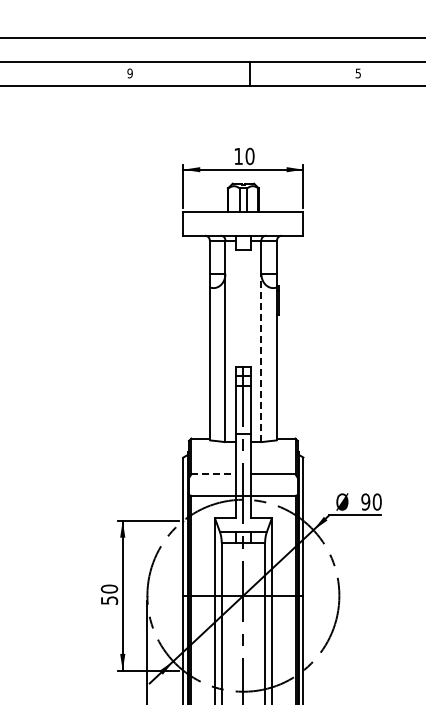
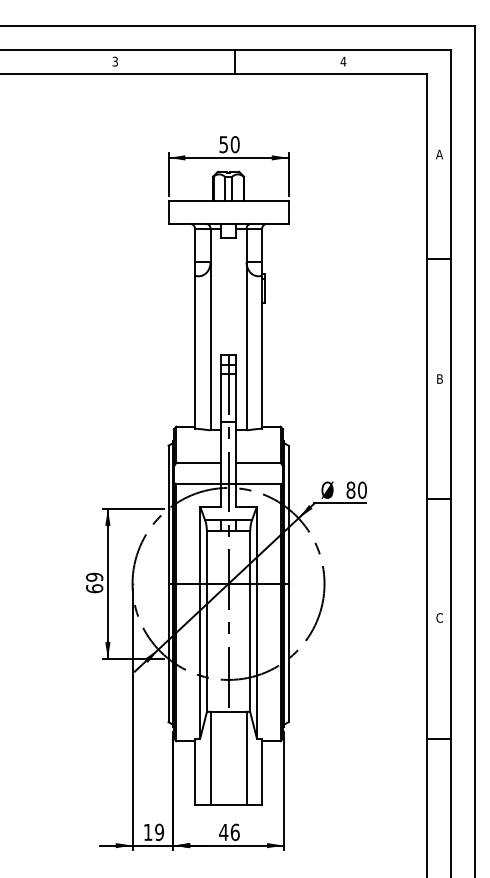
text: (129, 73) -> (114, 61), 9 -> 3
text: (358, 73) -> (343, 61), 5 -> 4
text: (238, 156) -> (223, 144), 10 -> 50
line: (261, 358) -> (246, 346), dashed -> solid
line: (214, 474) -> (199, 462), dashed -> solid
text: (365, 501) -> (350, 489), 90 -> 80
text: (109, 594) -> (94, 582), 50 -> 69

